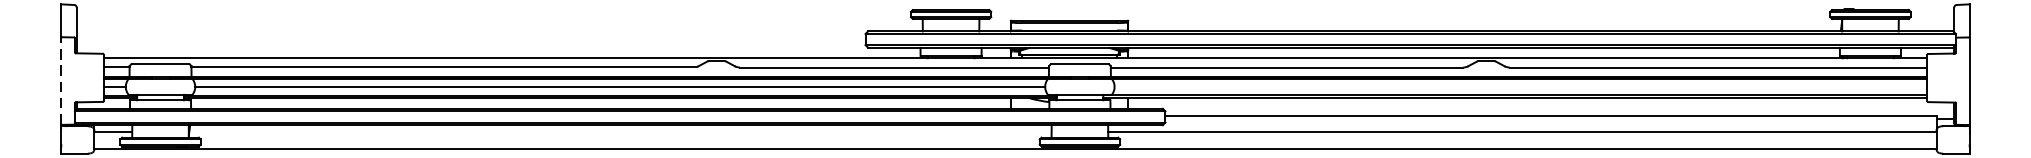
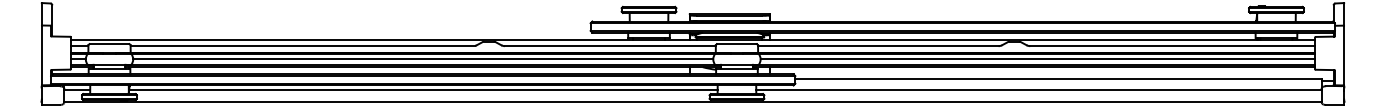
line: (60, 79) -> (41, 54), dashed -> solid
line: (1520, 87) -> (1037, 59), added
line: (620, 131) -> (423, 89), added

